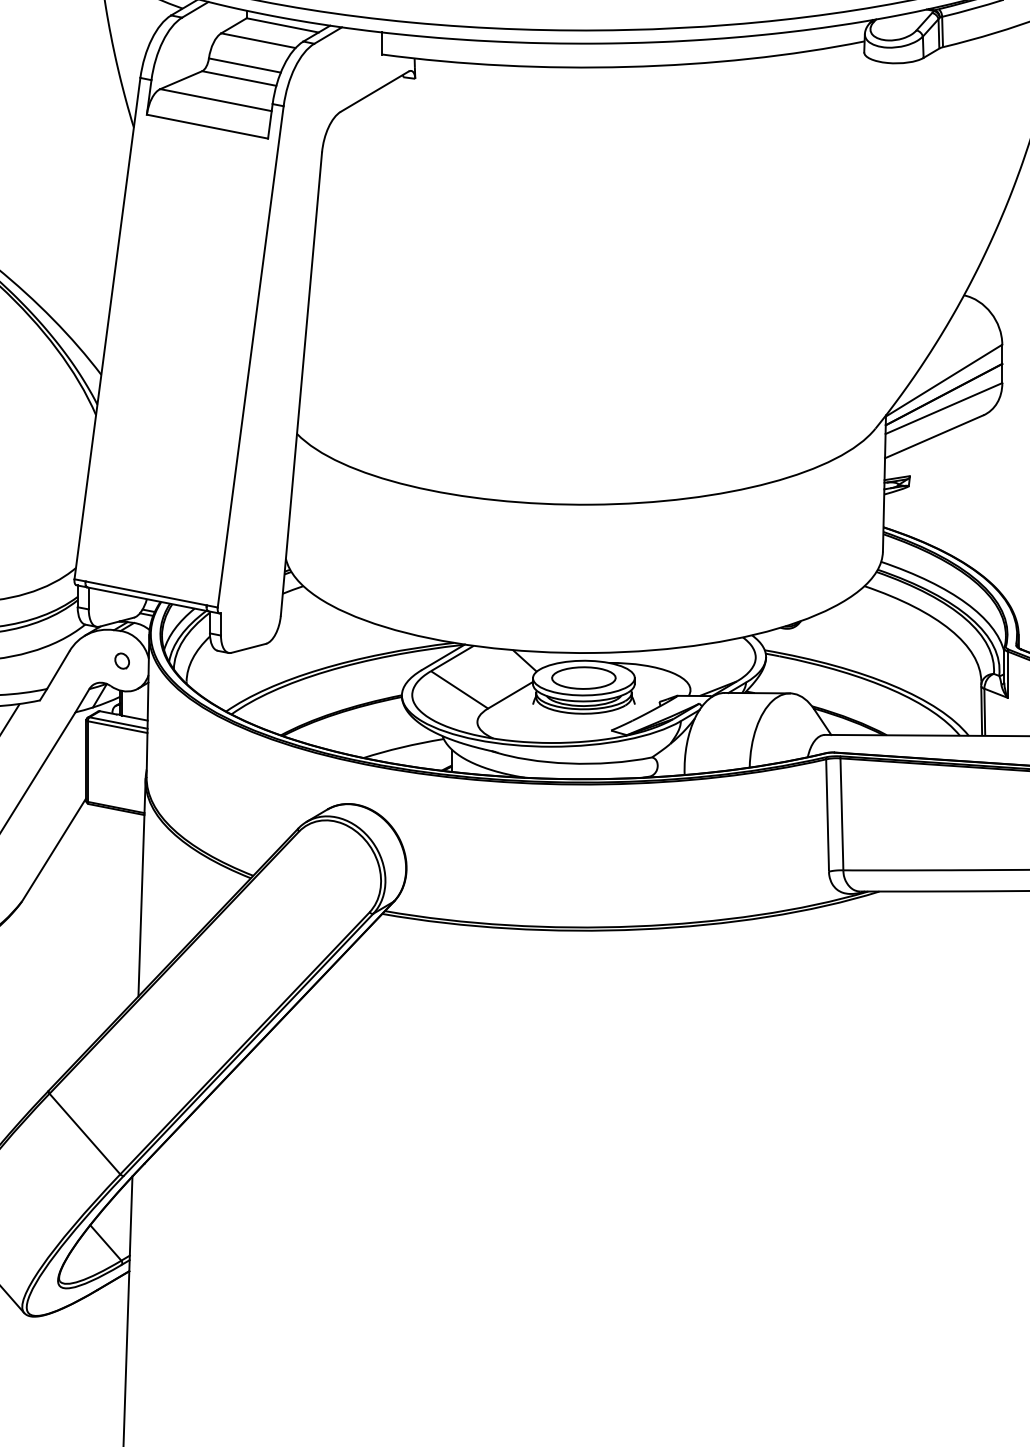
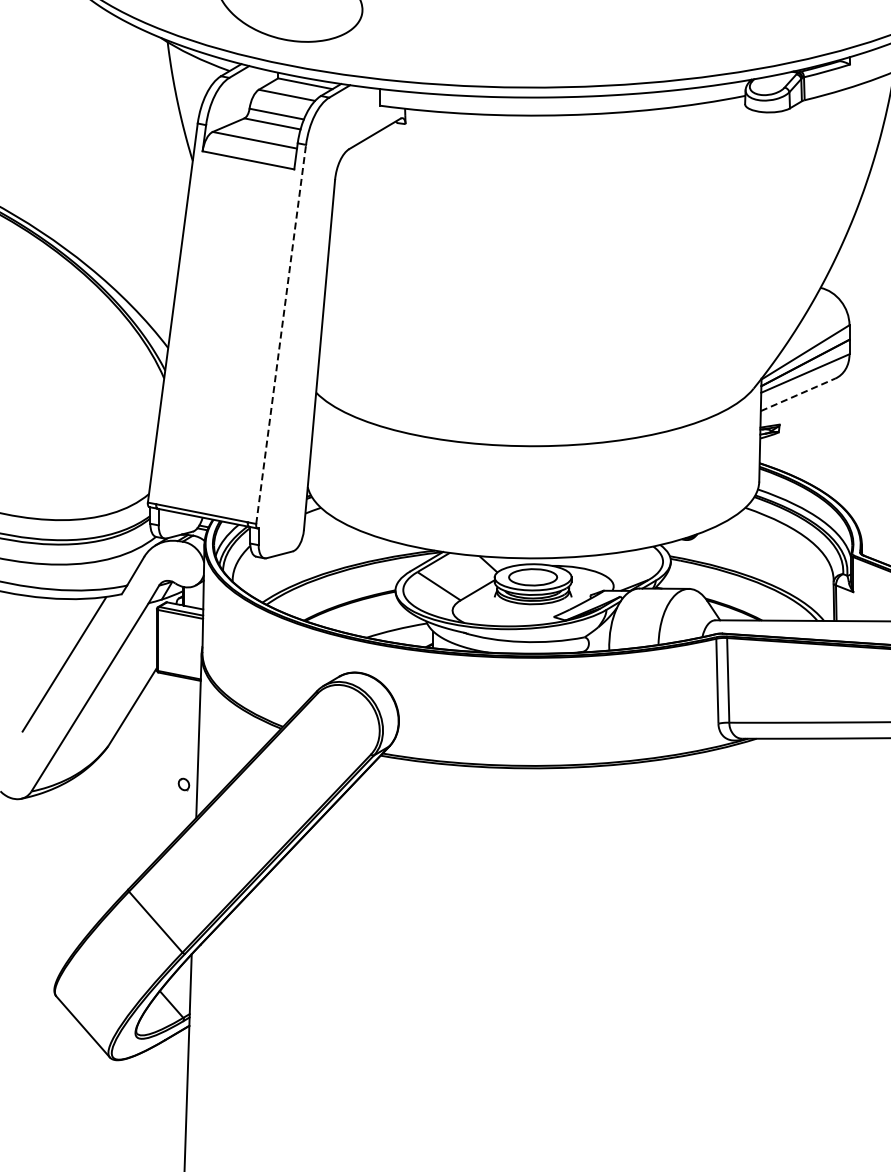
line: (251, 355) -> (281, 333), solid -> dashed
line: (933, 436) -> (797, 394), solid -> dashed
part: (121, 661) -> (183, 784), moved

